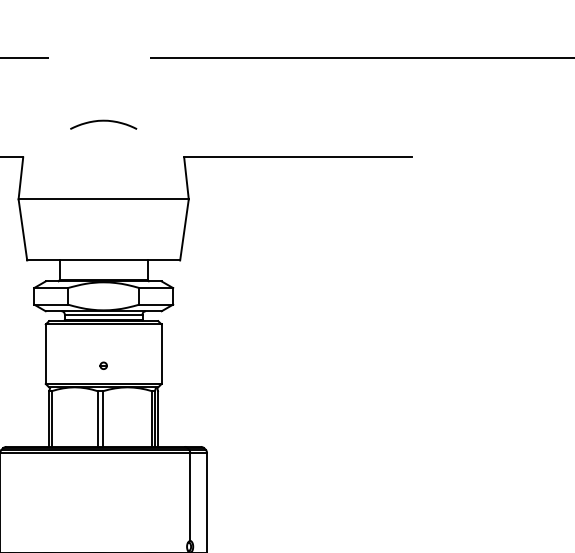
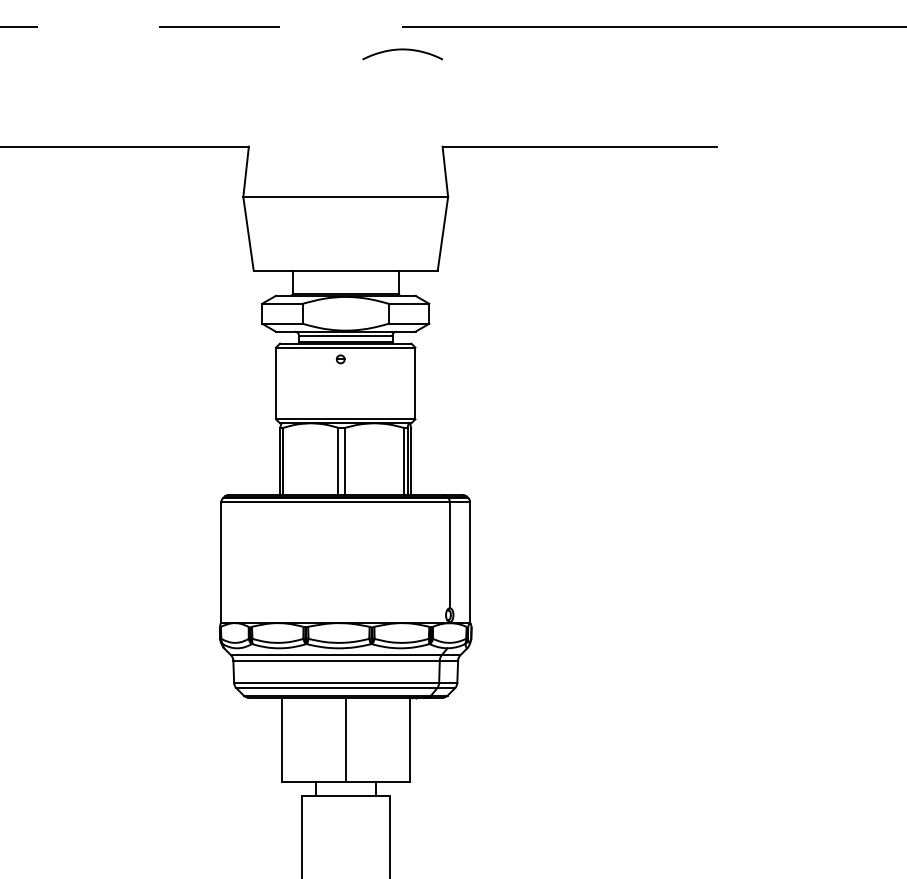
curve: (103, 121) -> (402, 50), moved
part: (103, 365) -> (340, 359), moved

